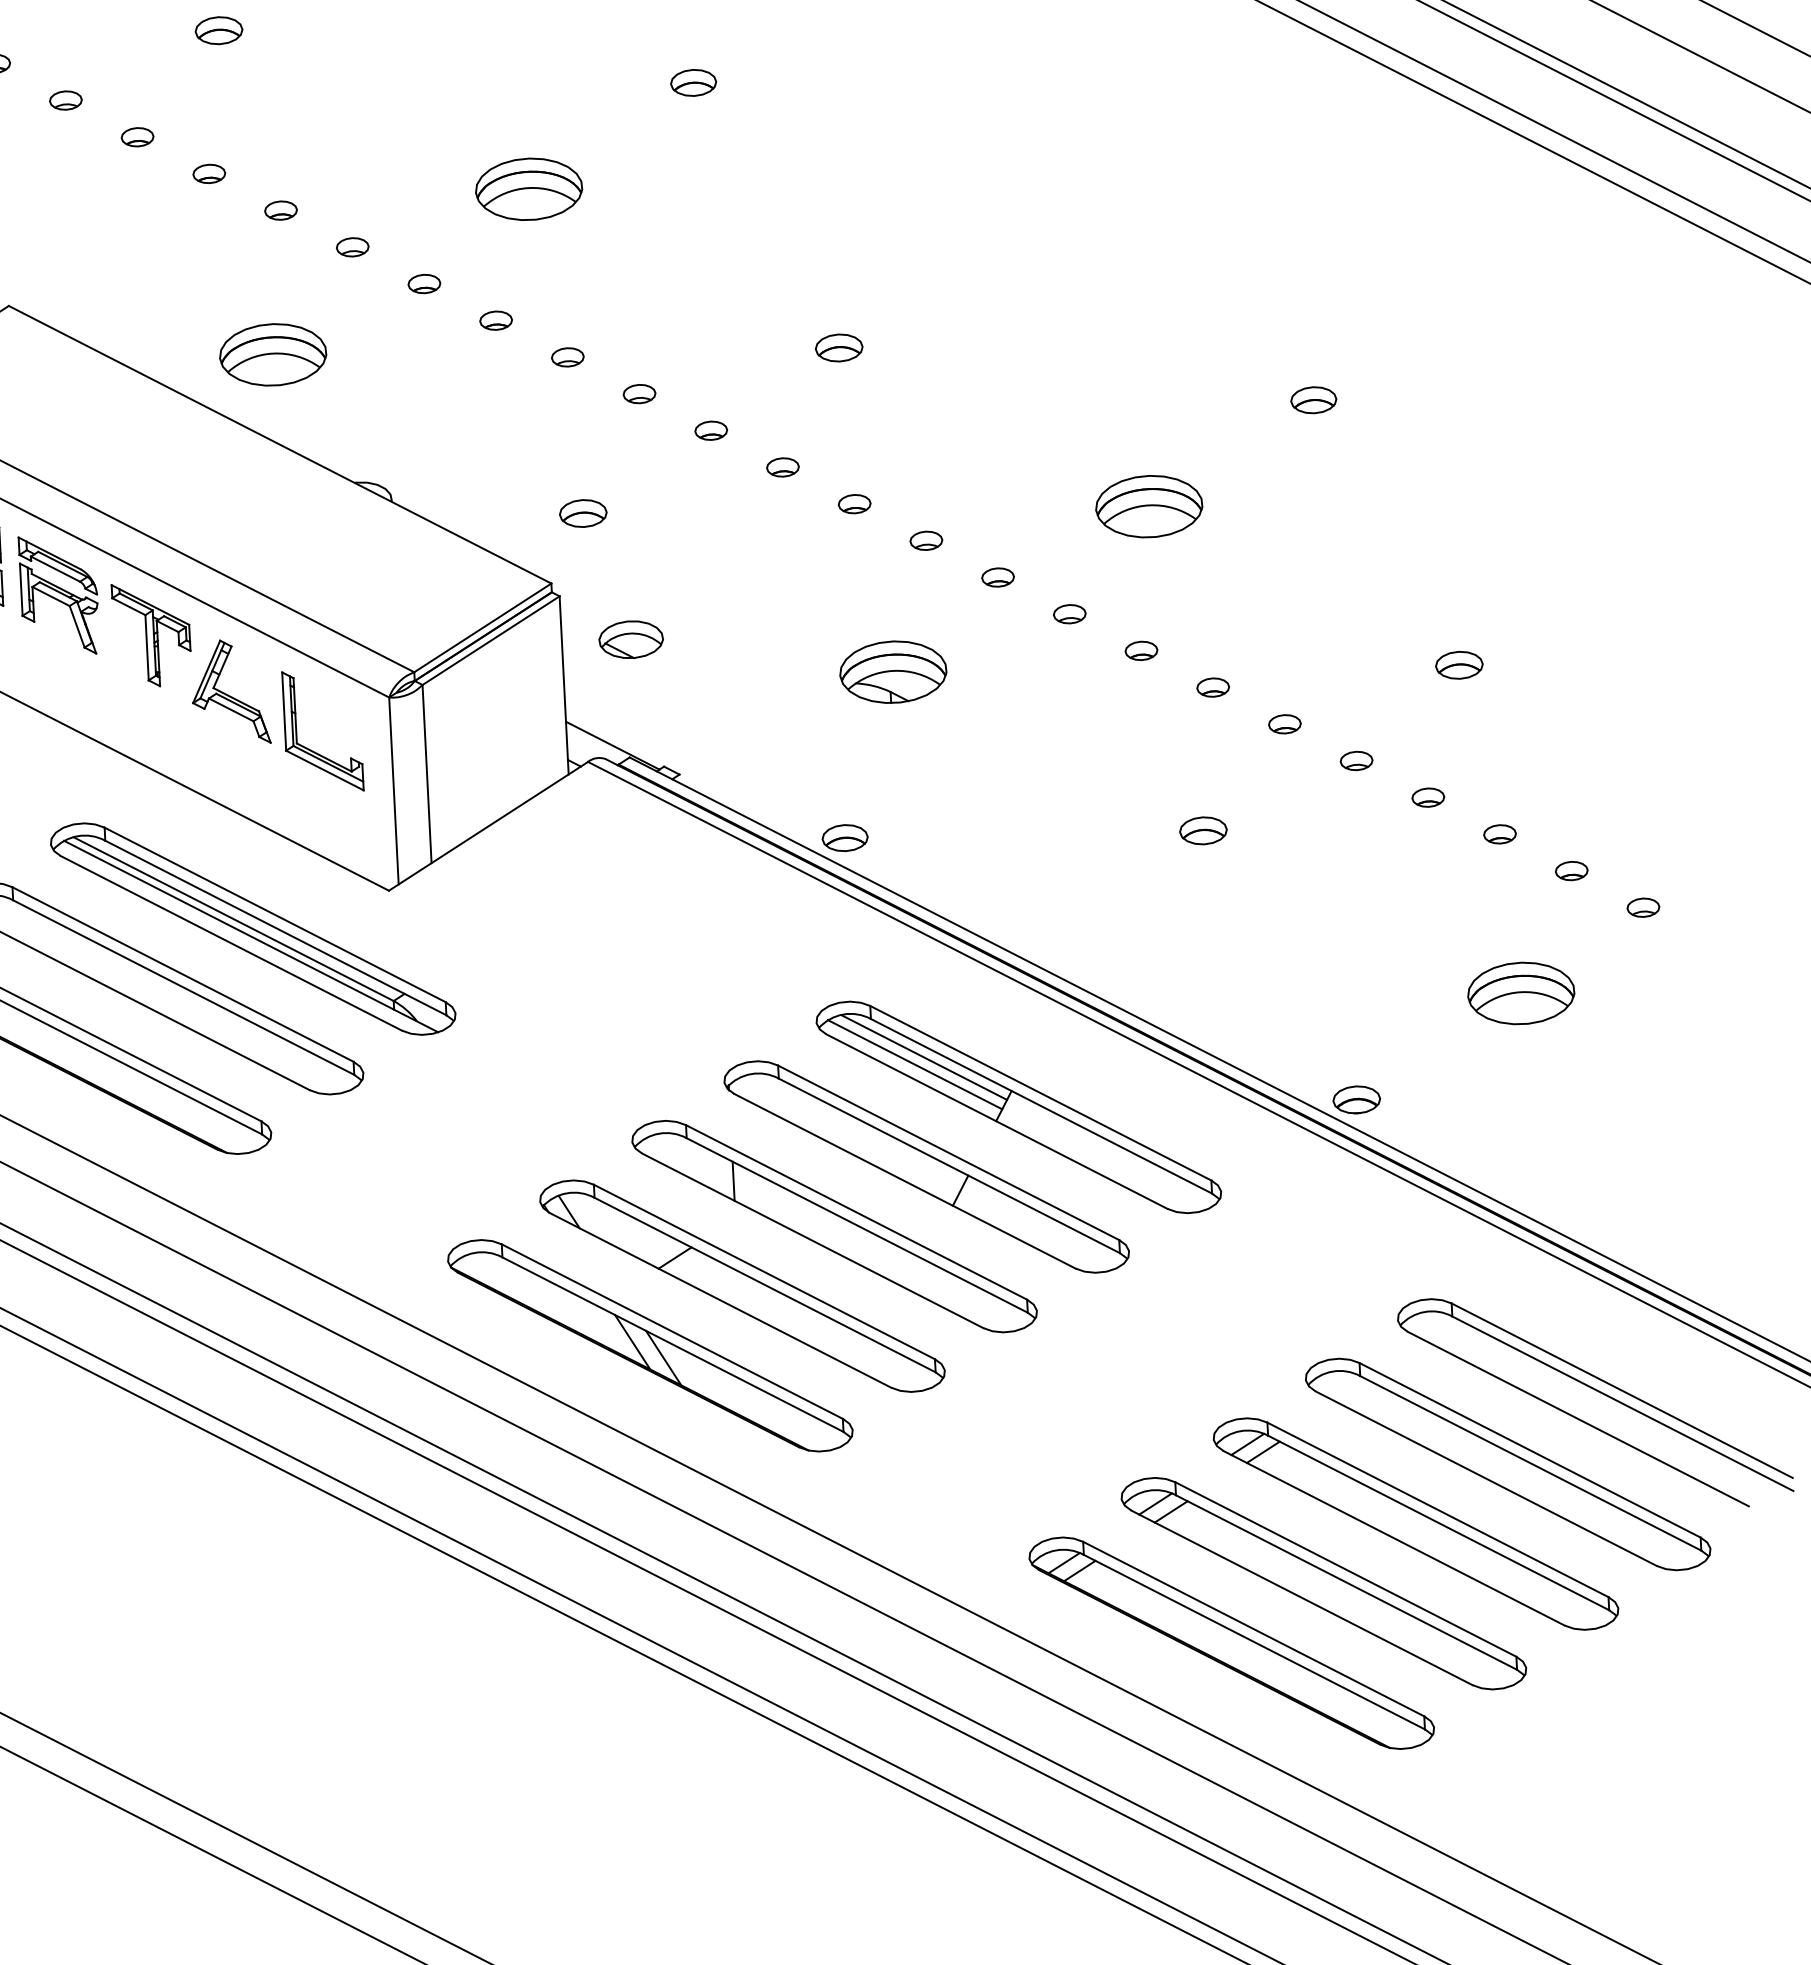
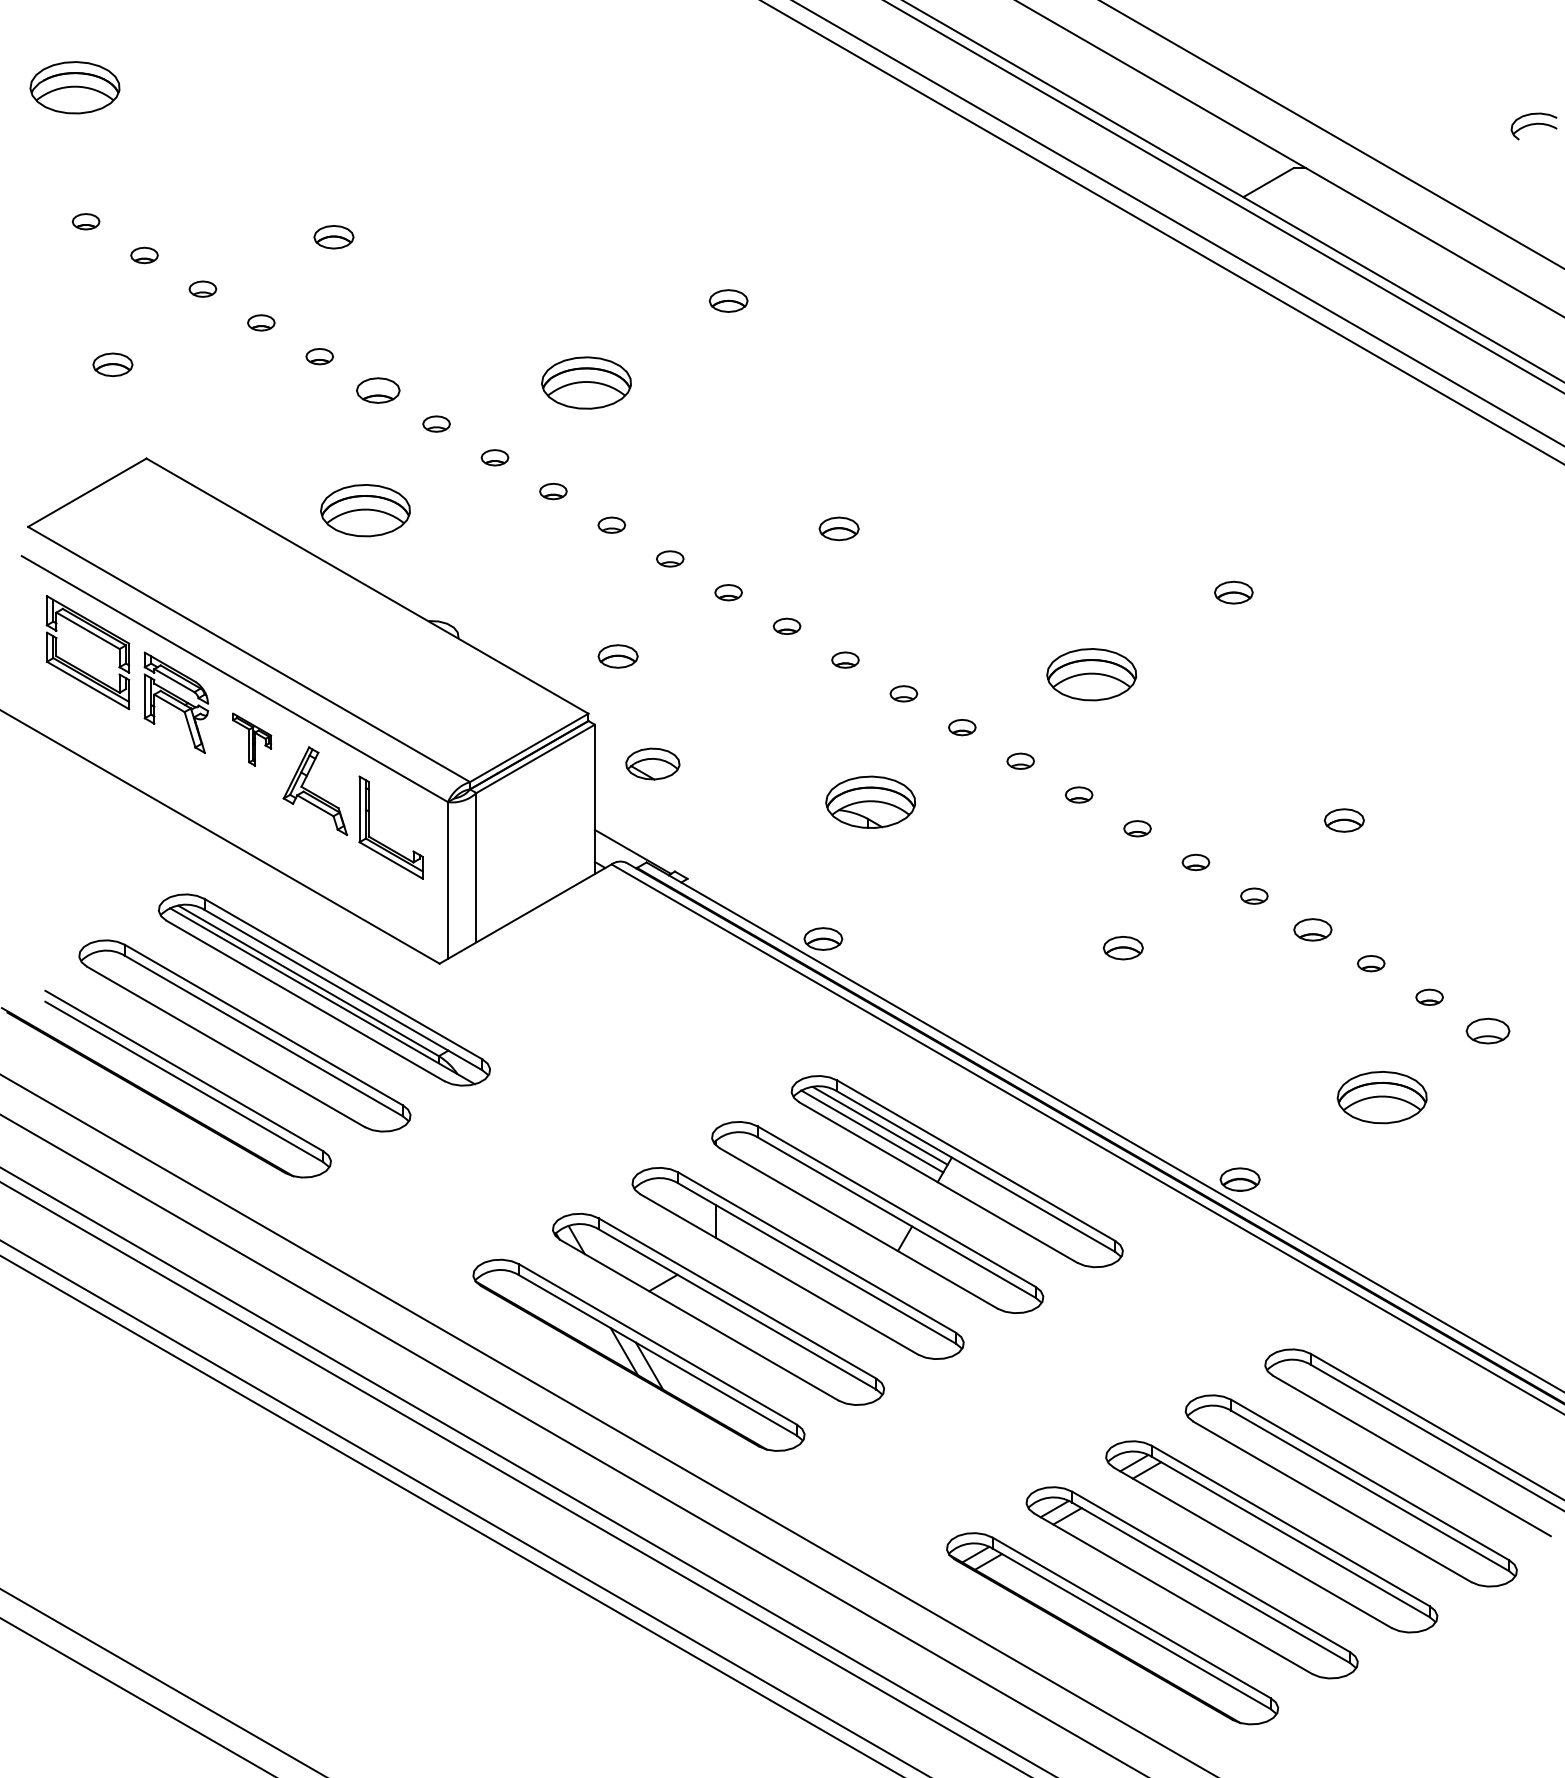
part: (280, 209) -> (377, 389), size x1.6
part: (151, 634) -> (251, 739), size x0.6
part: (1427, 797) -> (1312, 929), size x1.4
part: (1642, 907) -> (1487, 1030), size x1.6

